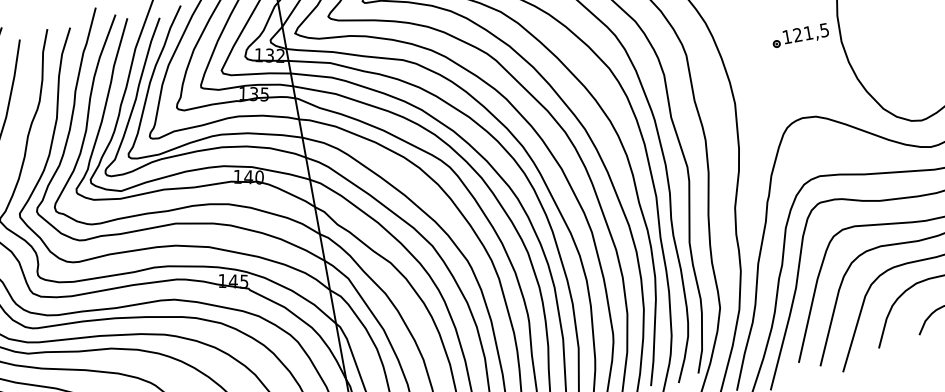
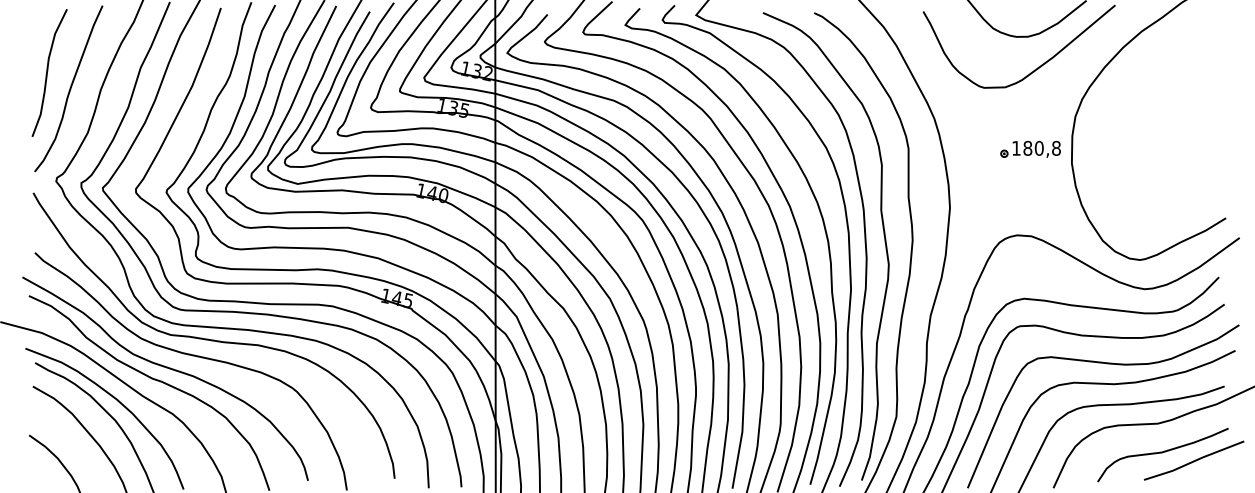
text: (810, 31) -> (1041, 147), 121,5 -> 180,8

